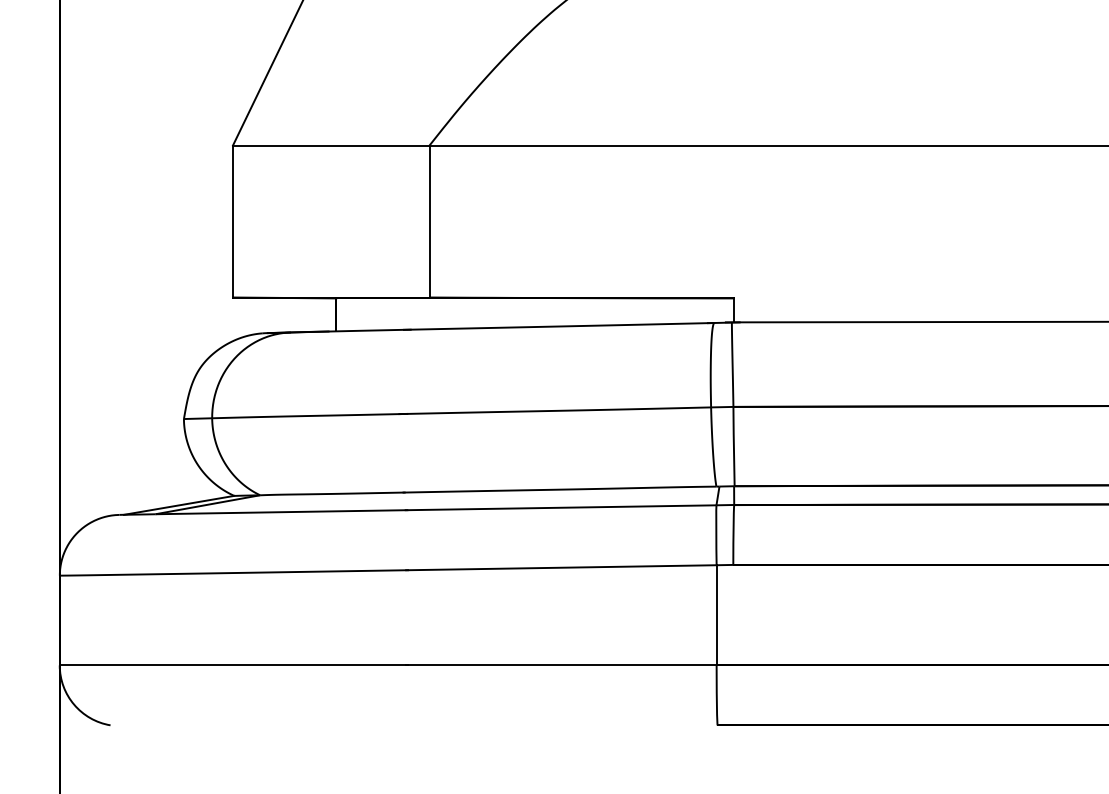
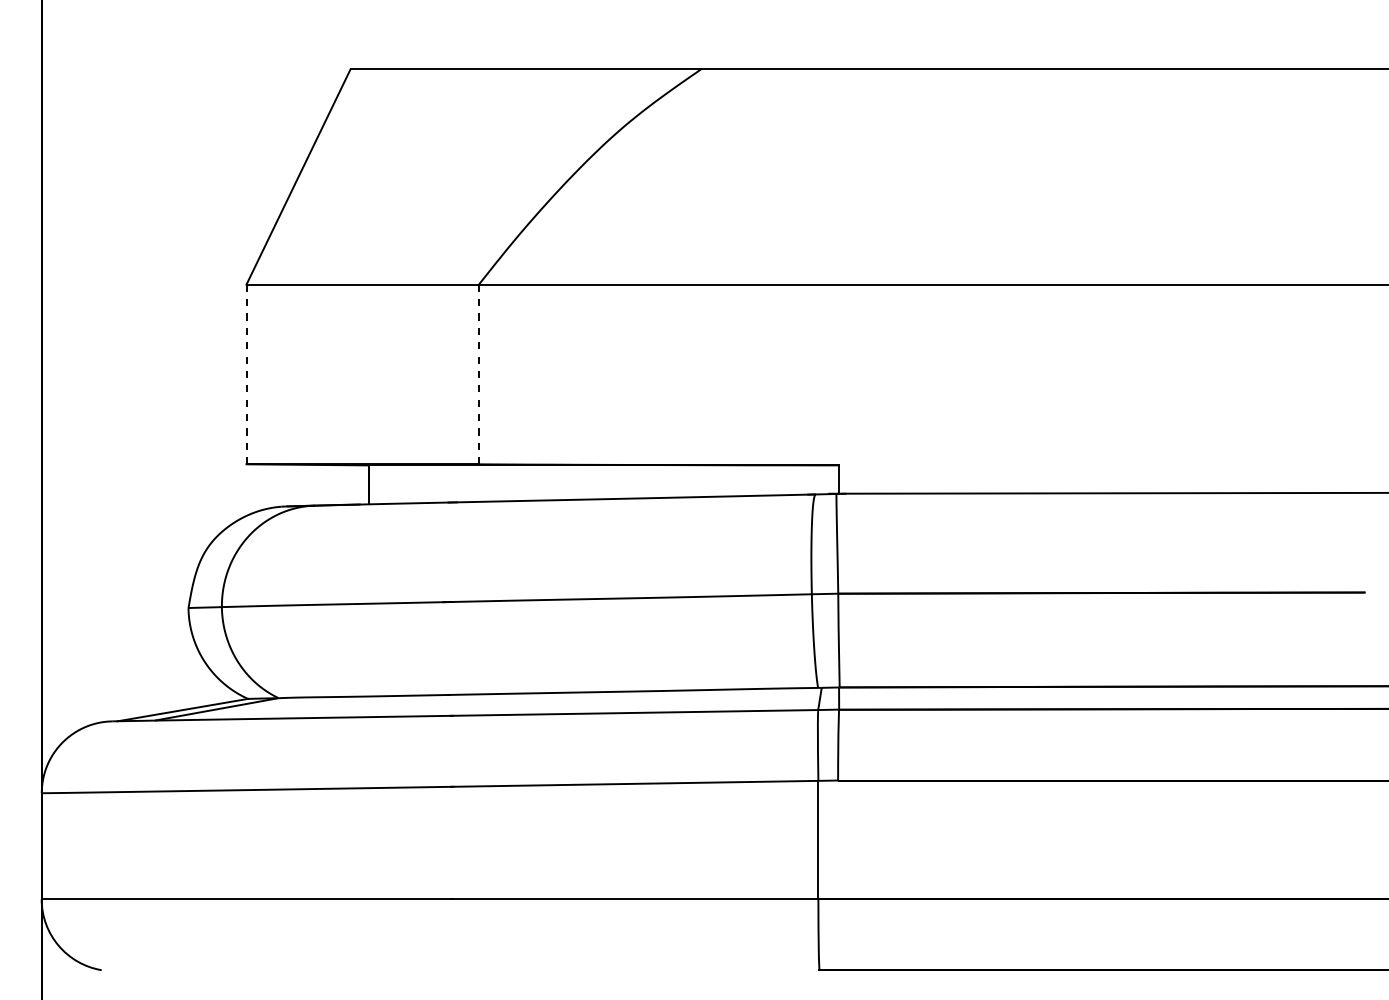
line: (232, 221) -> (246, 374), solid -> dashed
line: (429, 221) -> (478, 374), solid -> dashed

